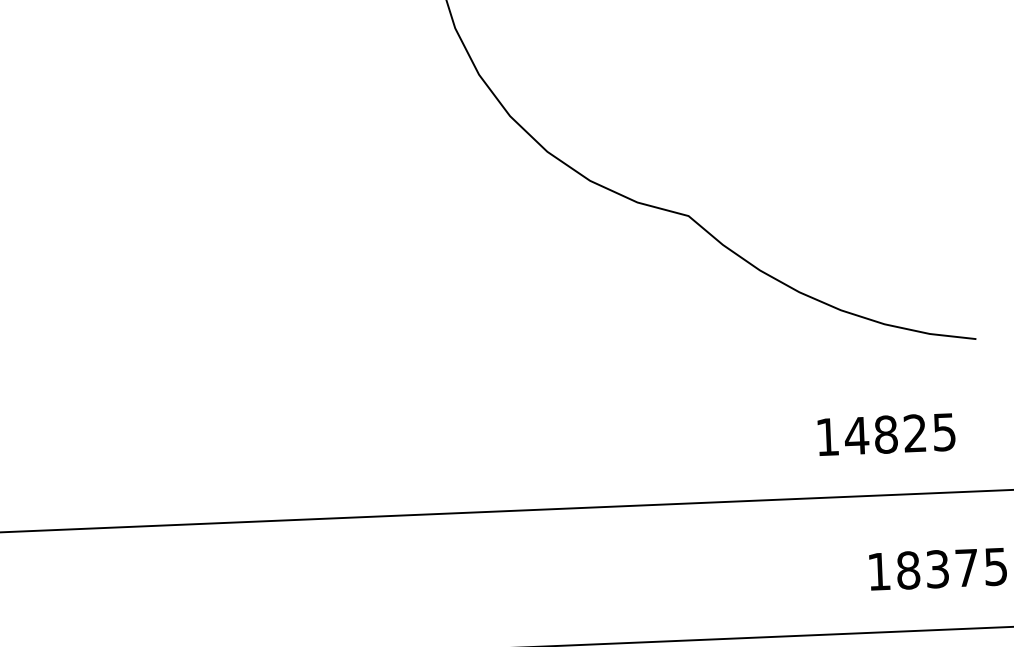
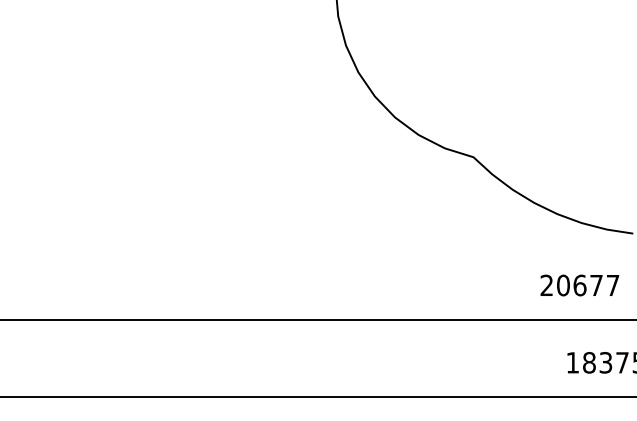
text: (885, 434) -> (579, 285), 14825 -> 20677

